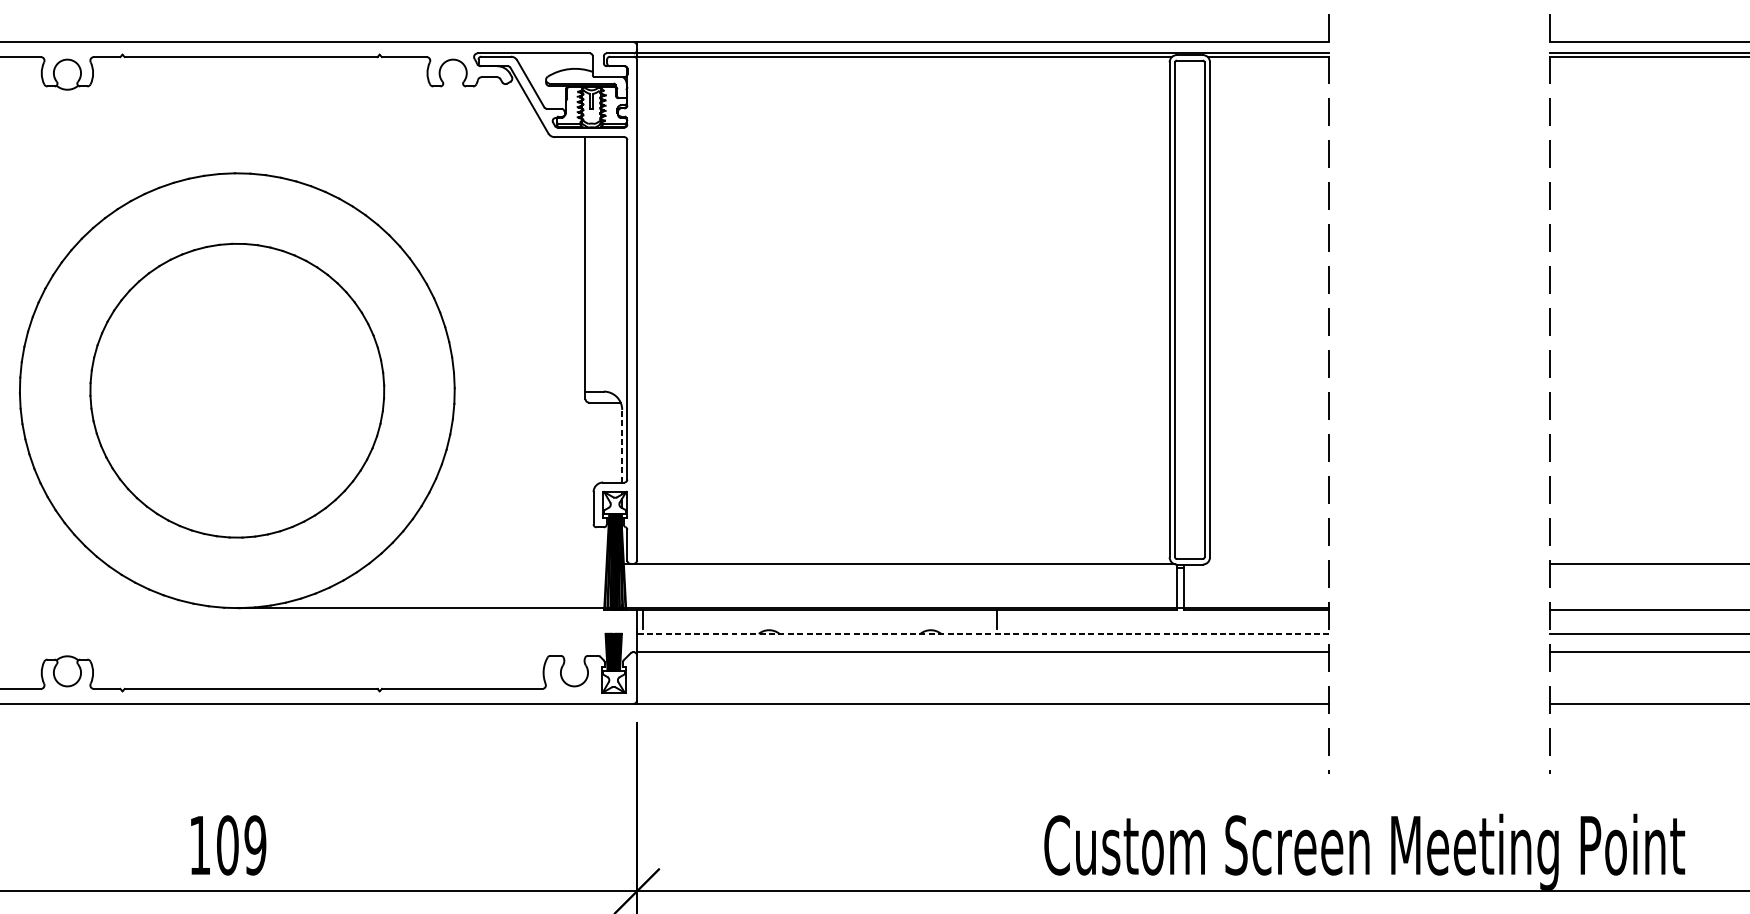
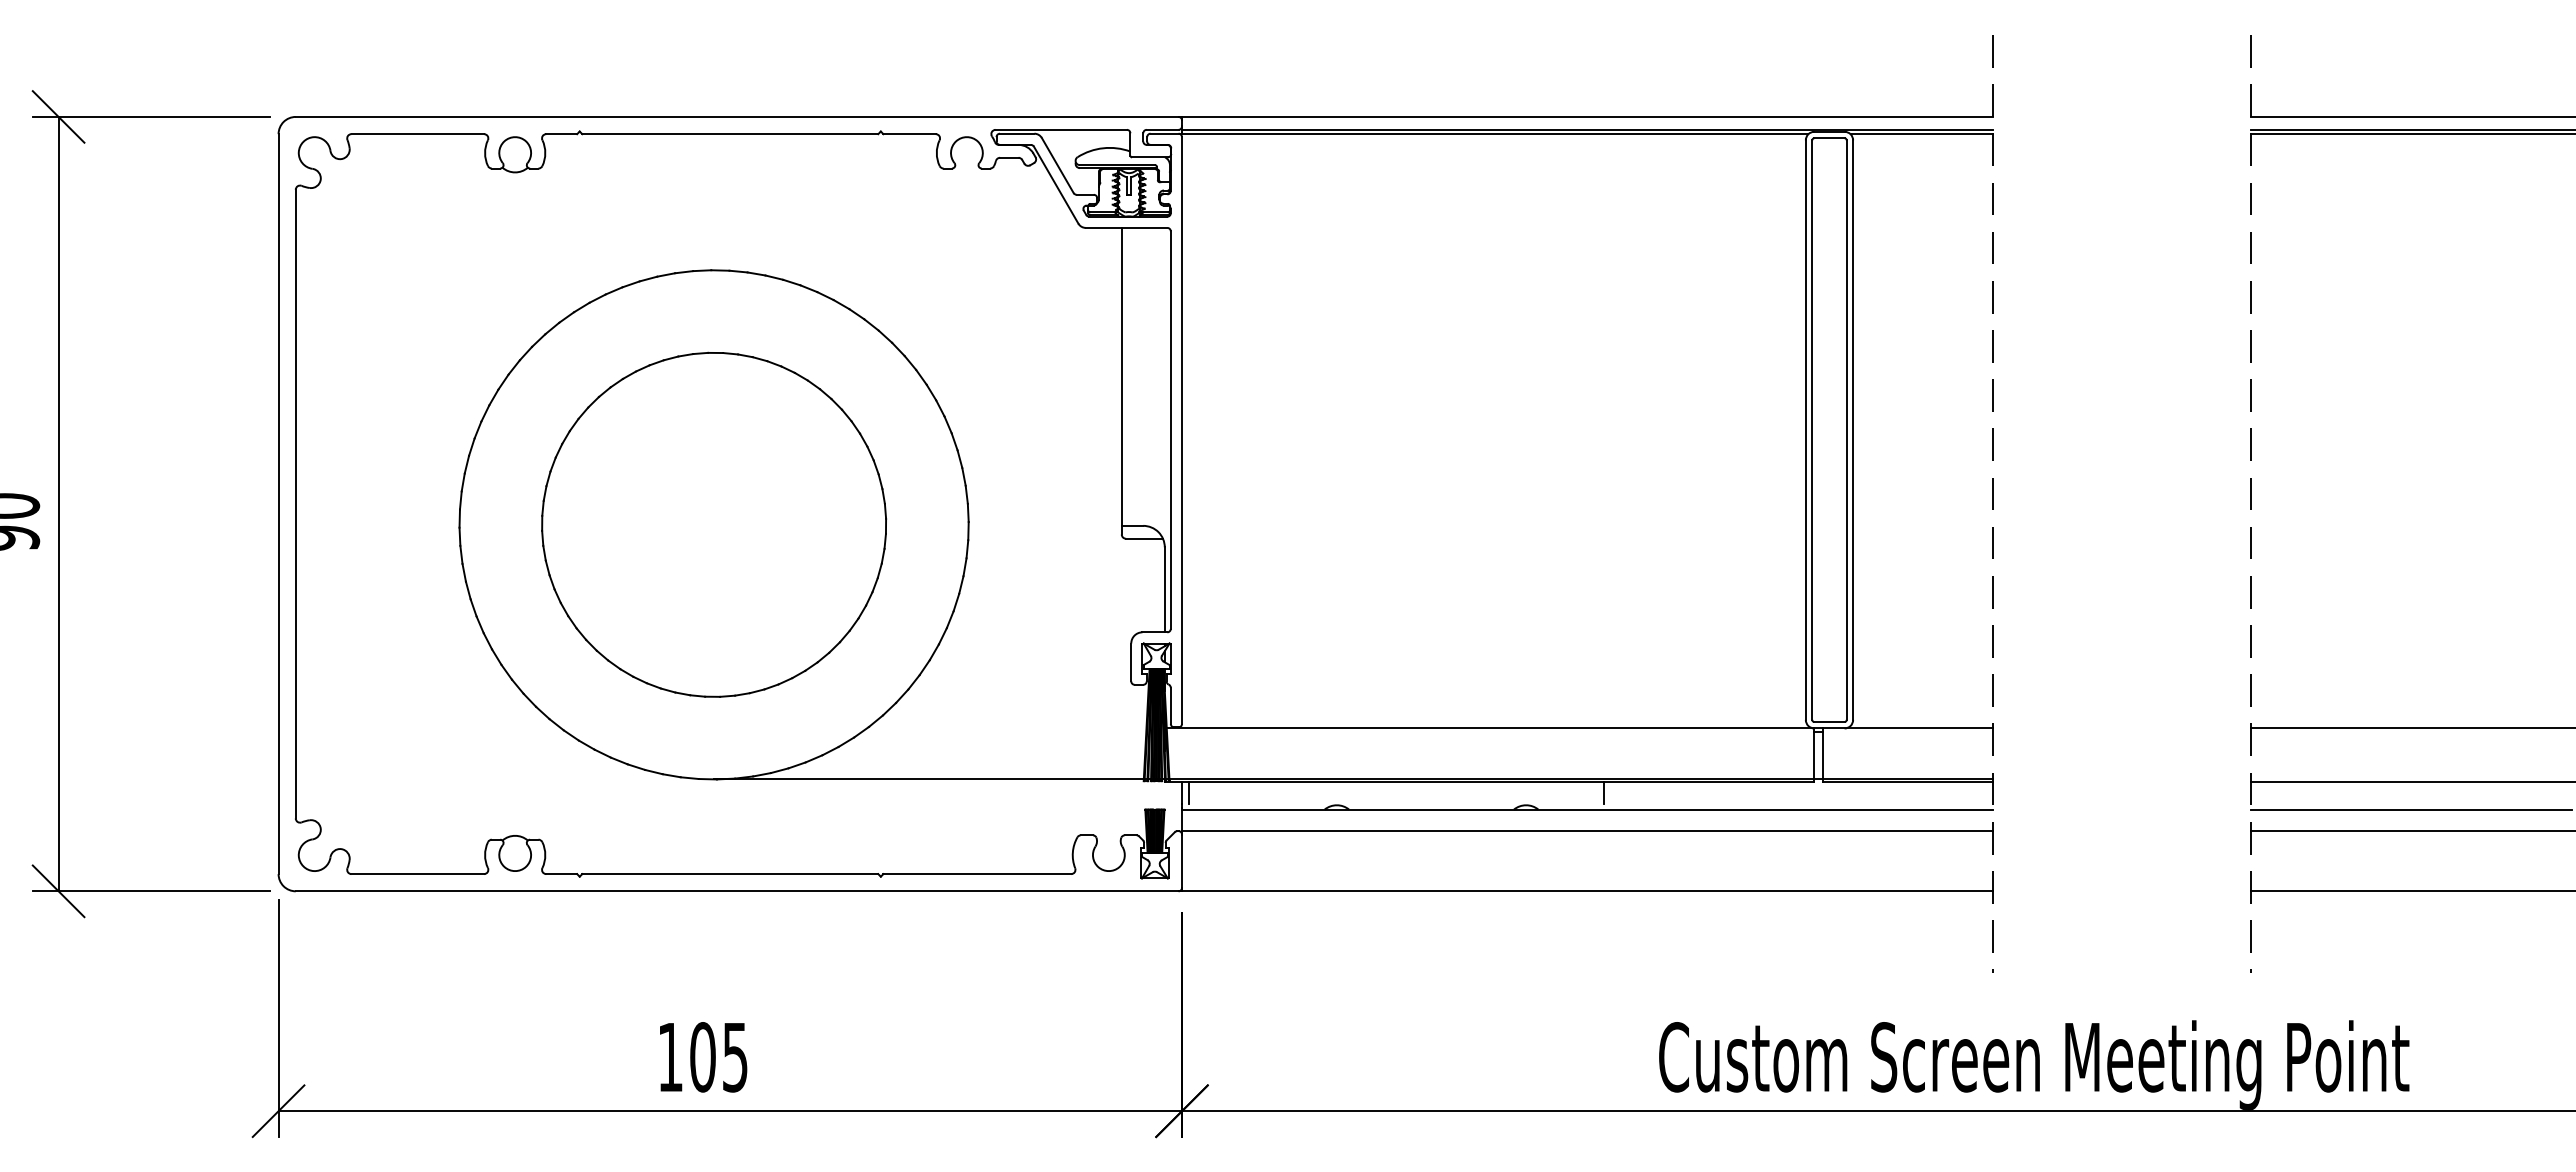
line: (621, 445) -> (1164, 589), dashed -> solid
line: (1266, 564) -> (1919, 728), added
line: (982, 633) -> (1586, 809), dashed -> solid
text: (255, 845) -> (735, 1057), 109 -> 105

